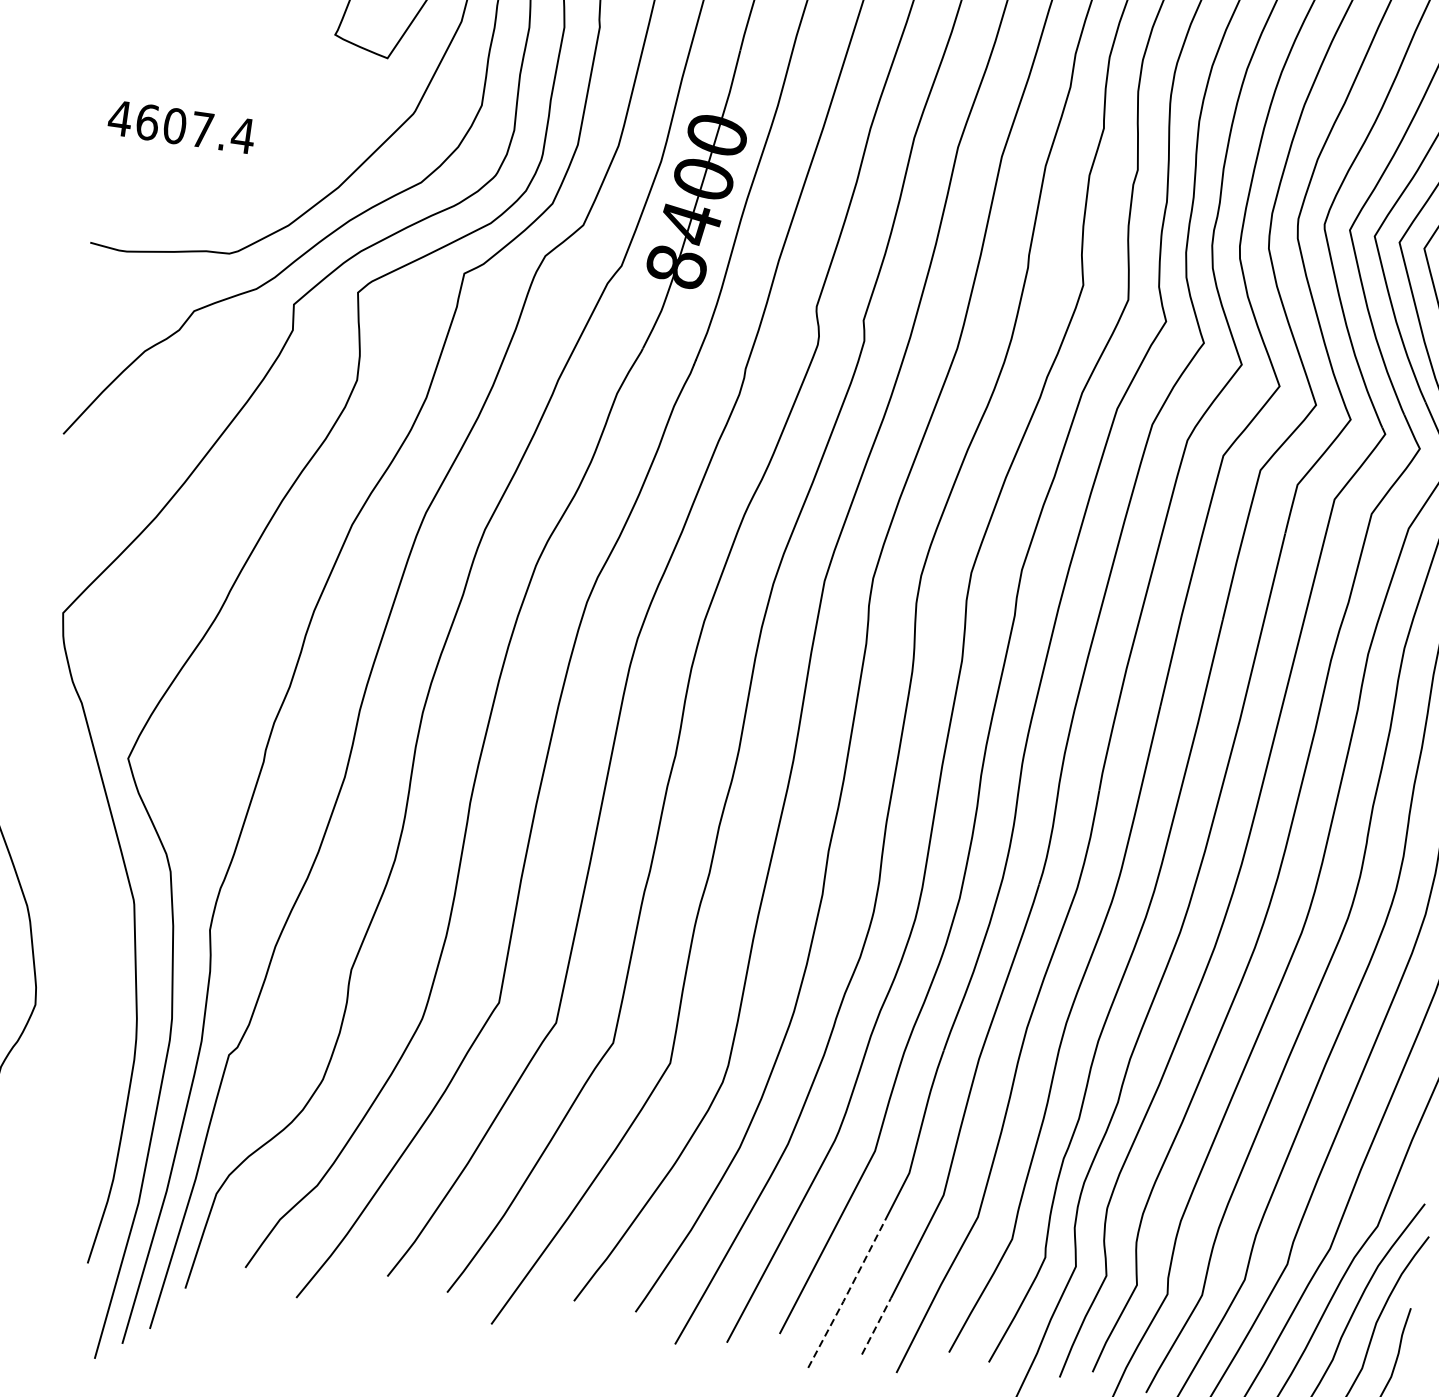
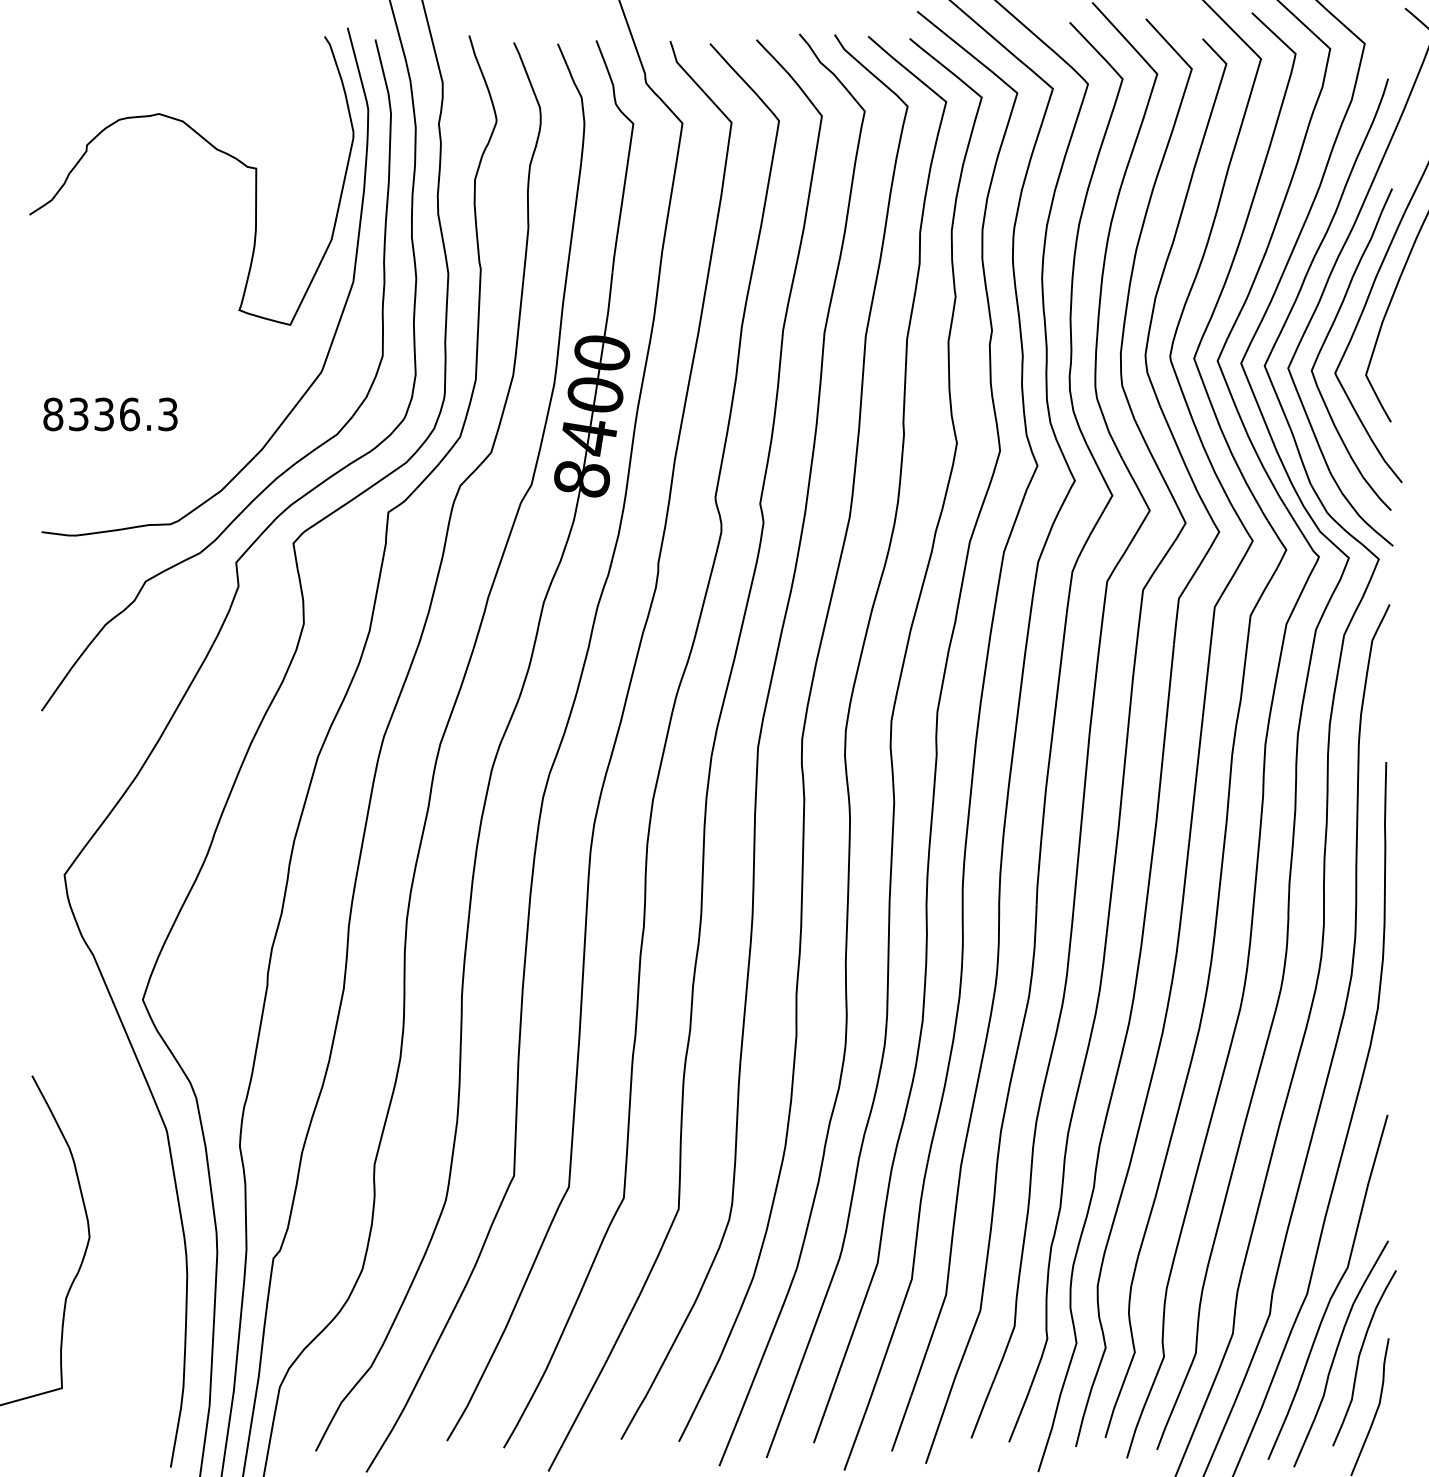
text: (181, 127) -> (110, 414), 4607.4 -> 8336.3
line: (847, 1293) -> (870, 1397), dashed -> solid
line: (876, 1326) -> (901, 1423), dashed -> solid

